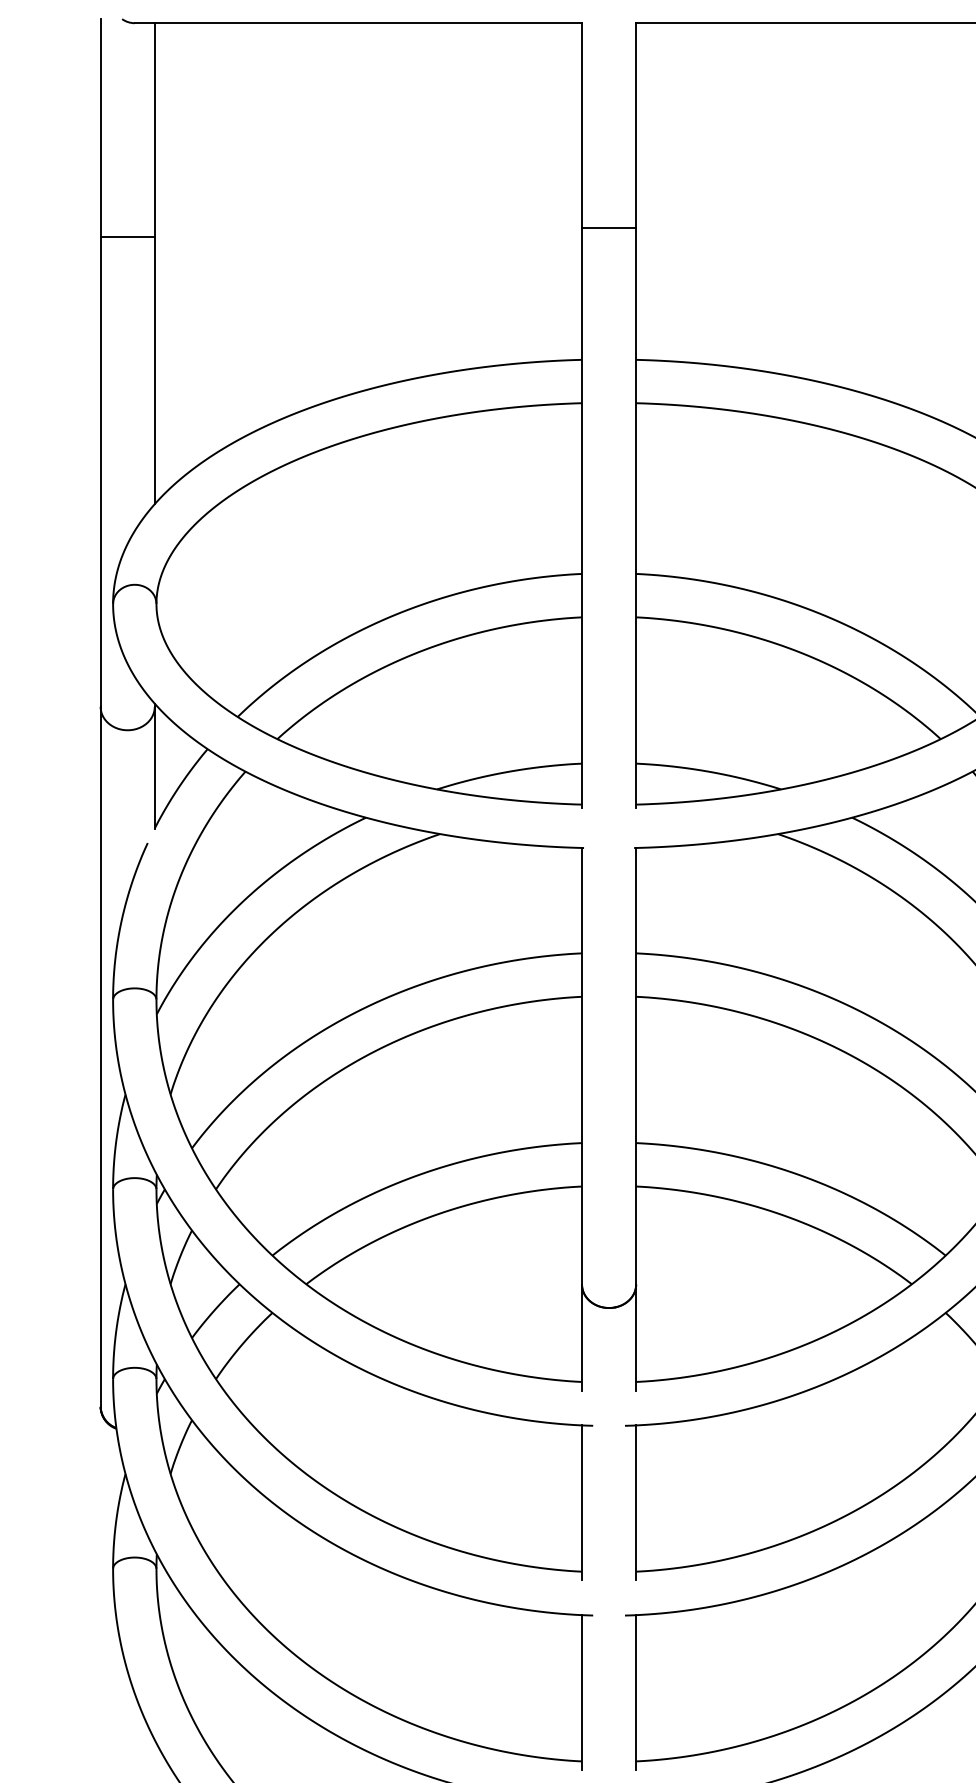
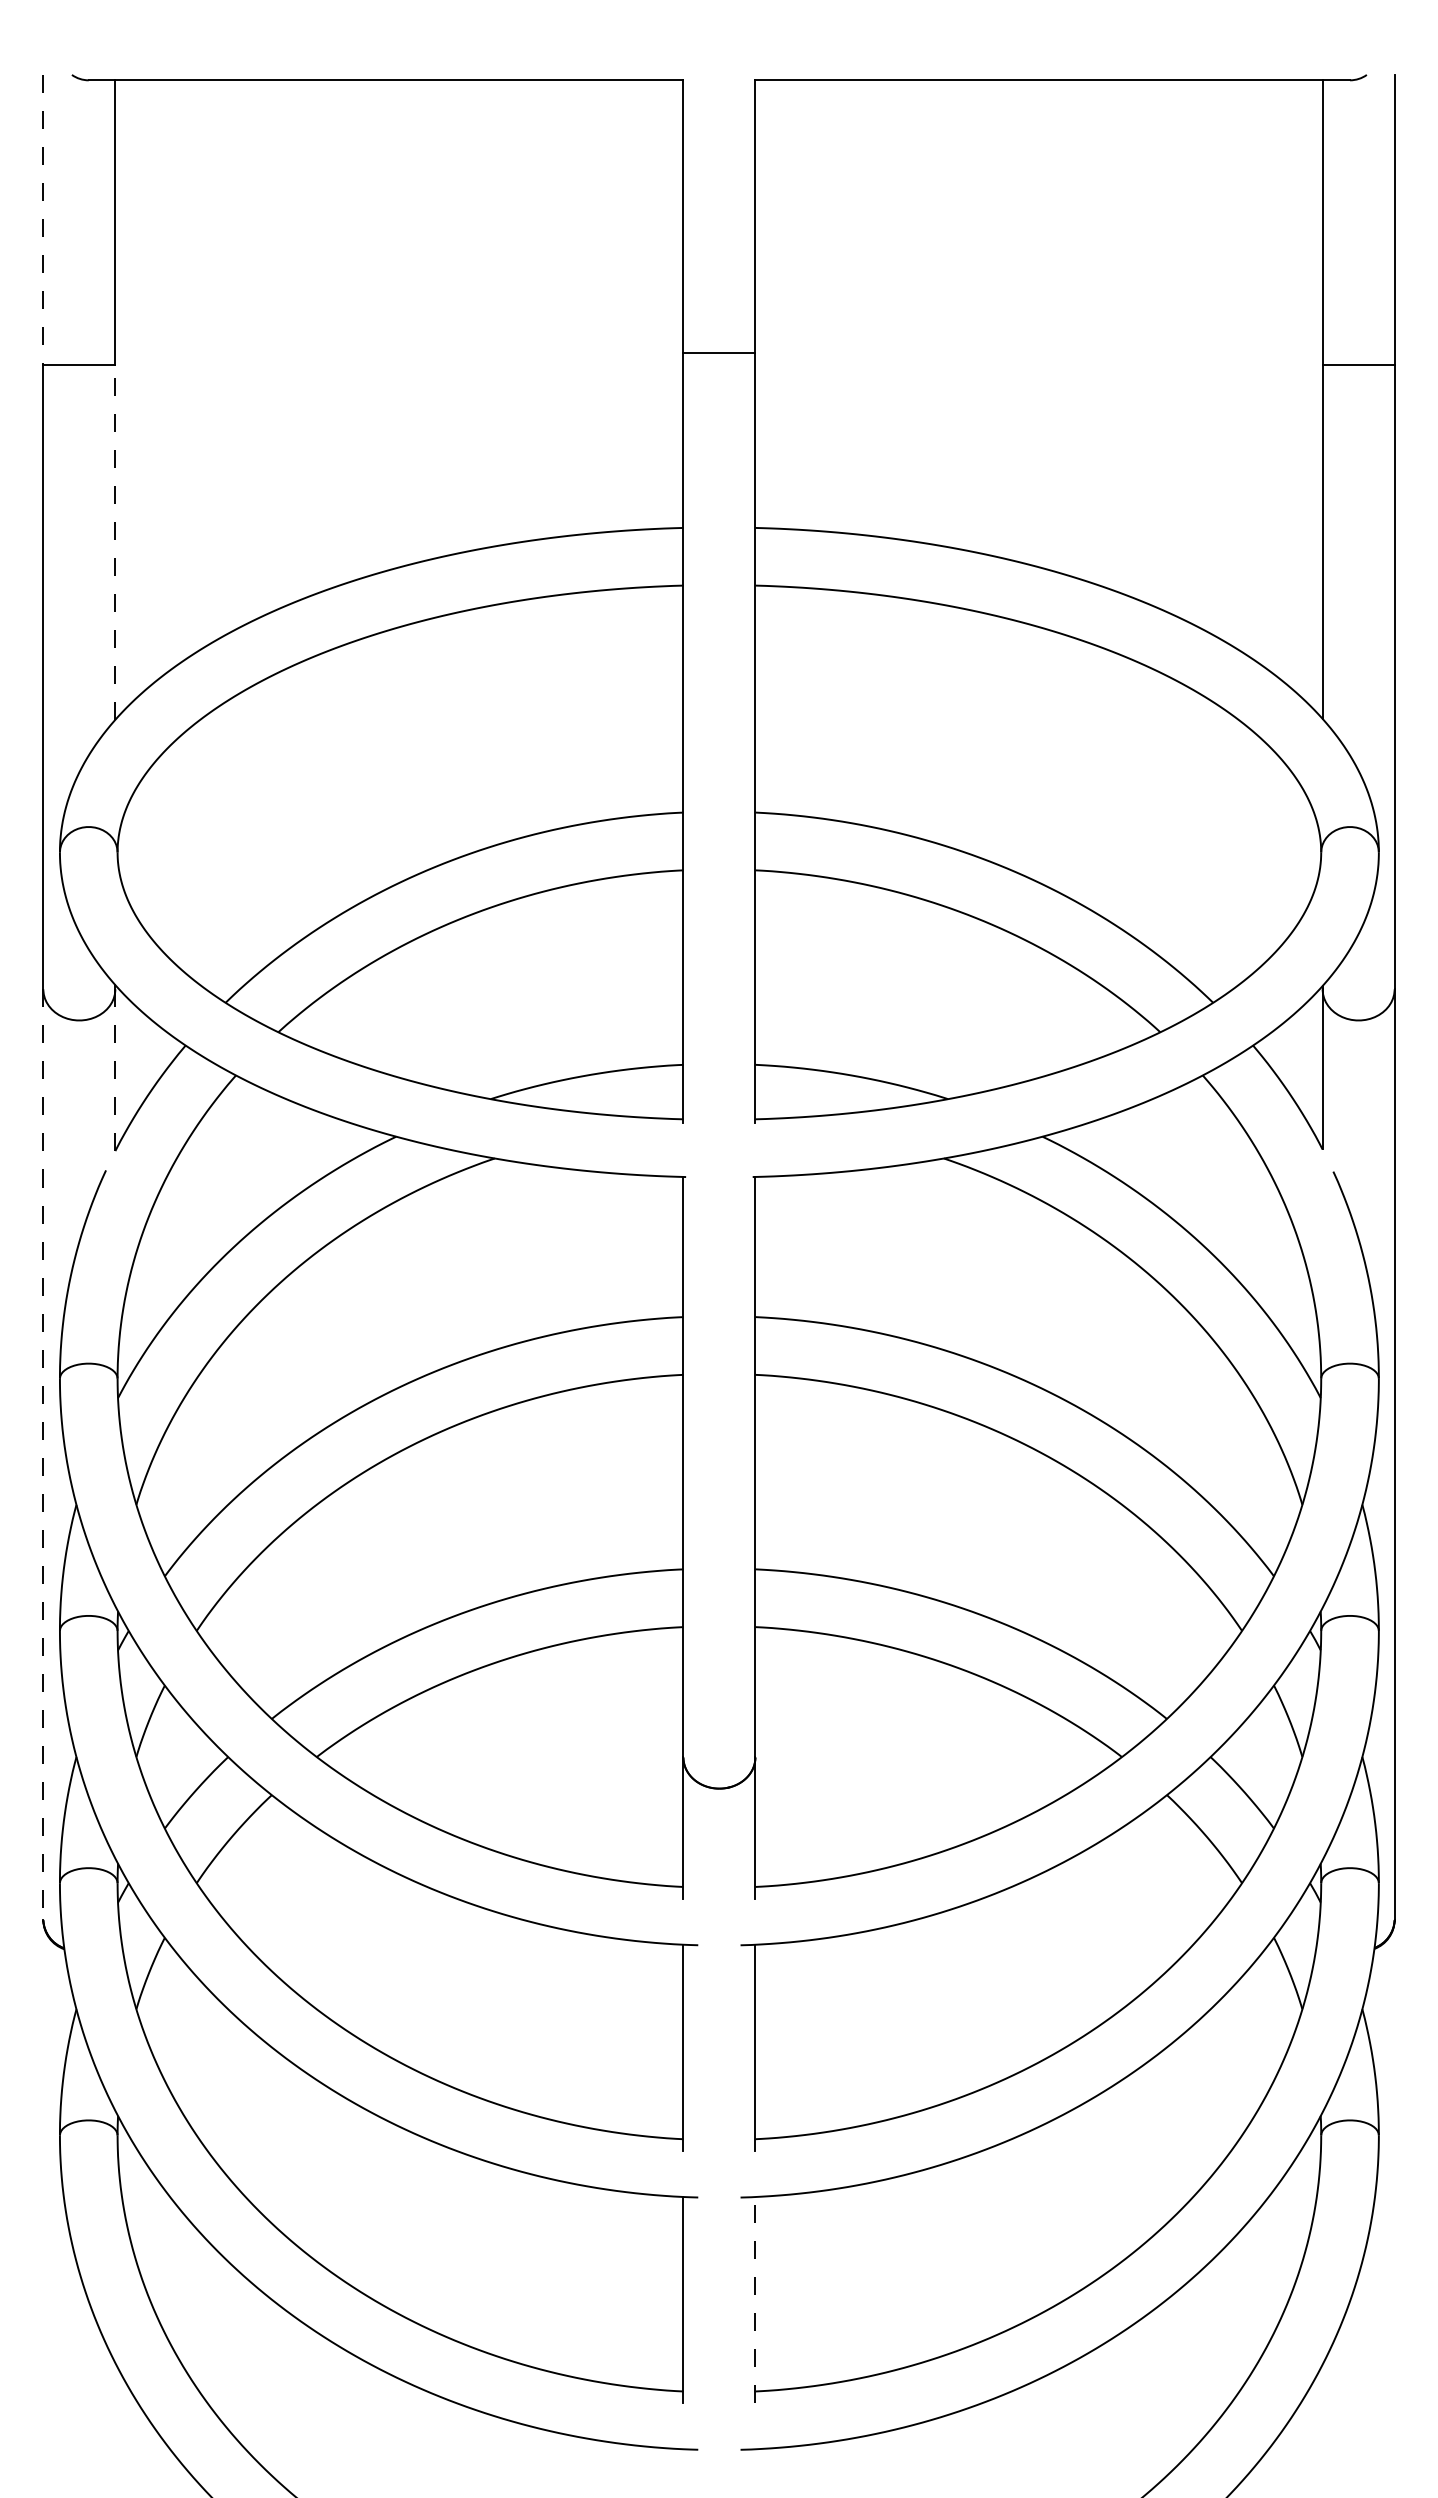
line: (100, 128) -> (43, 220), solid -> dashed
line: (154, 370) -> (115, 542), solid -> dashed
line: (154, 767) -> (115, 1070), solid -> dashed
line: (100, 1057) -> (43, 1455), solid -> dashed
line: (636, 1692) -> (755, 2299), solid -> dashed

